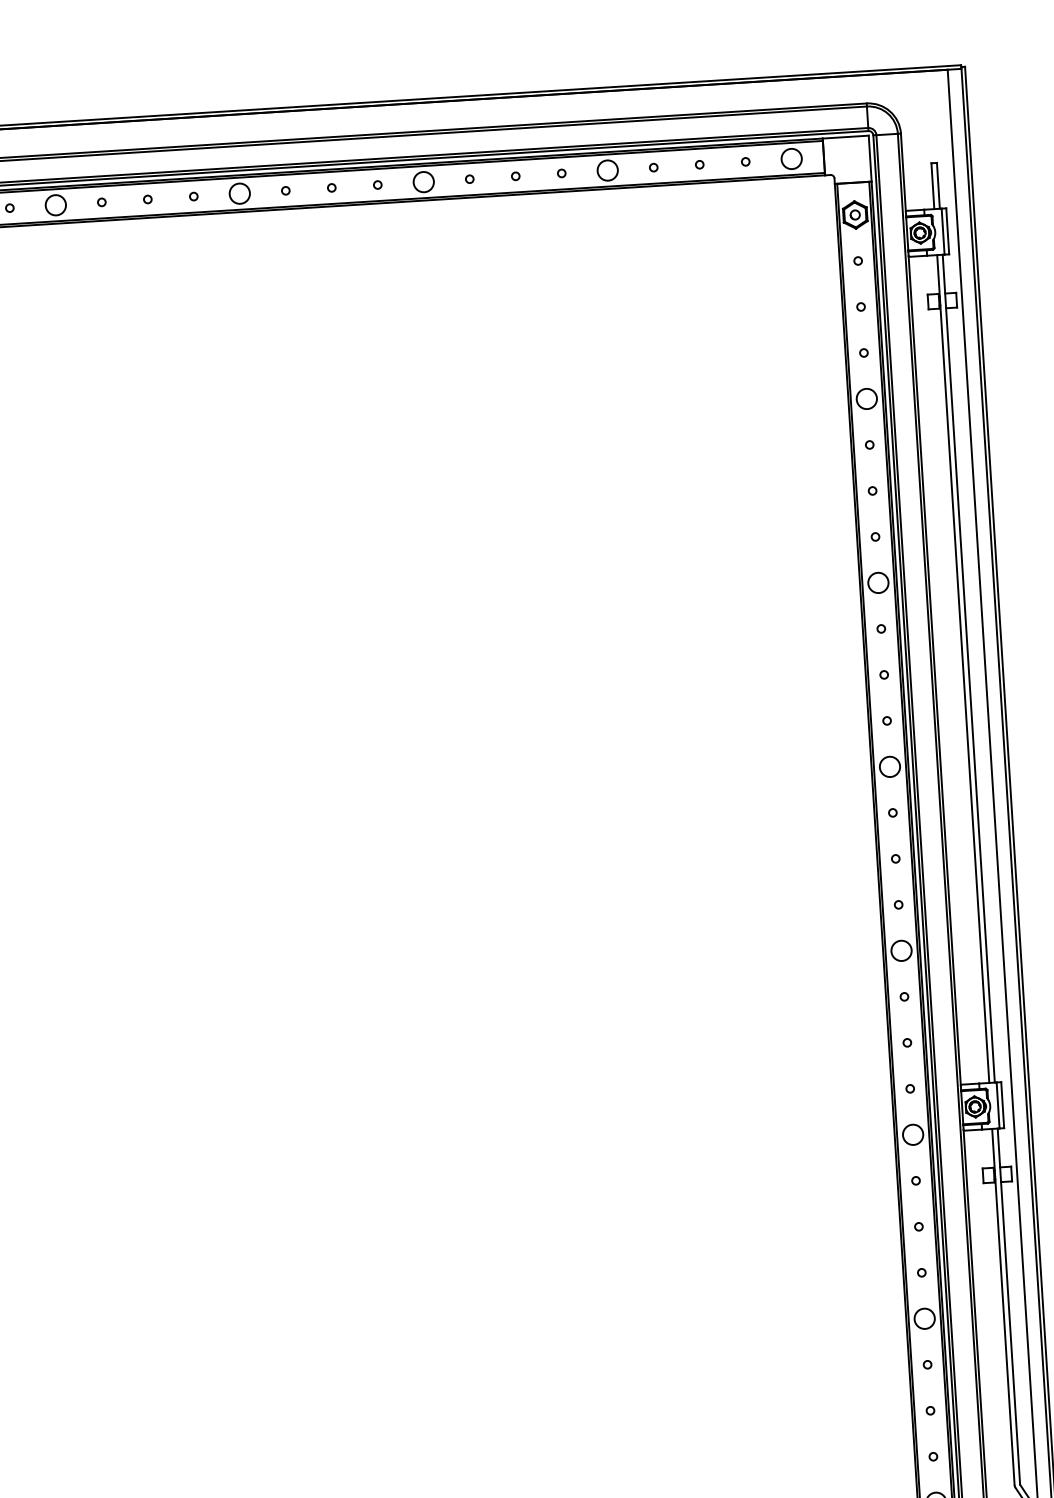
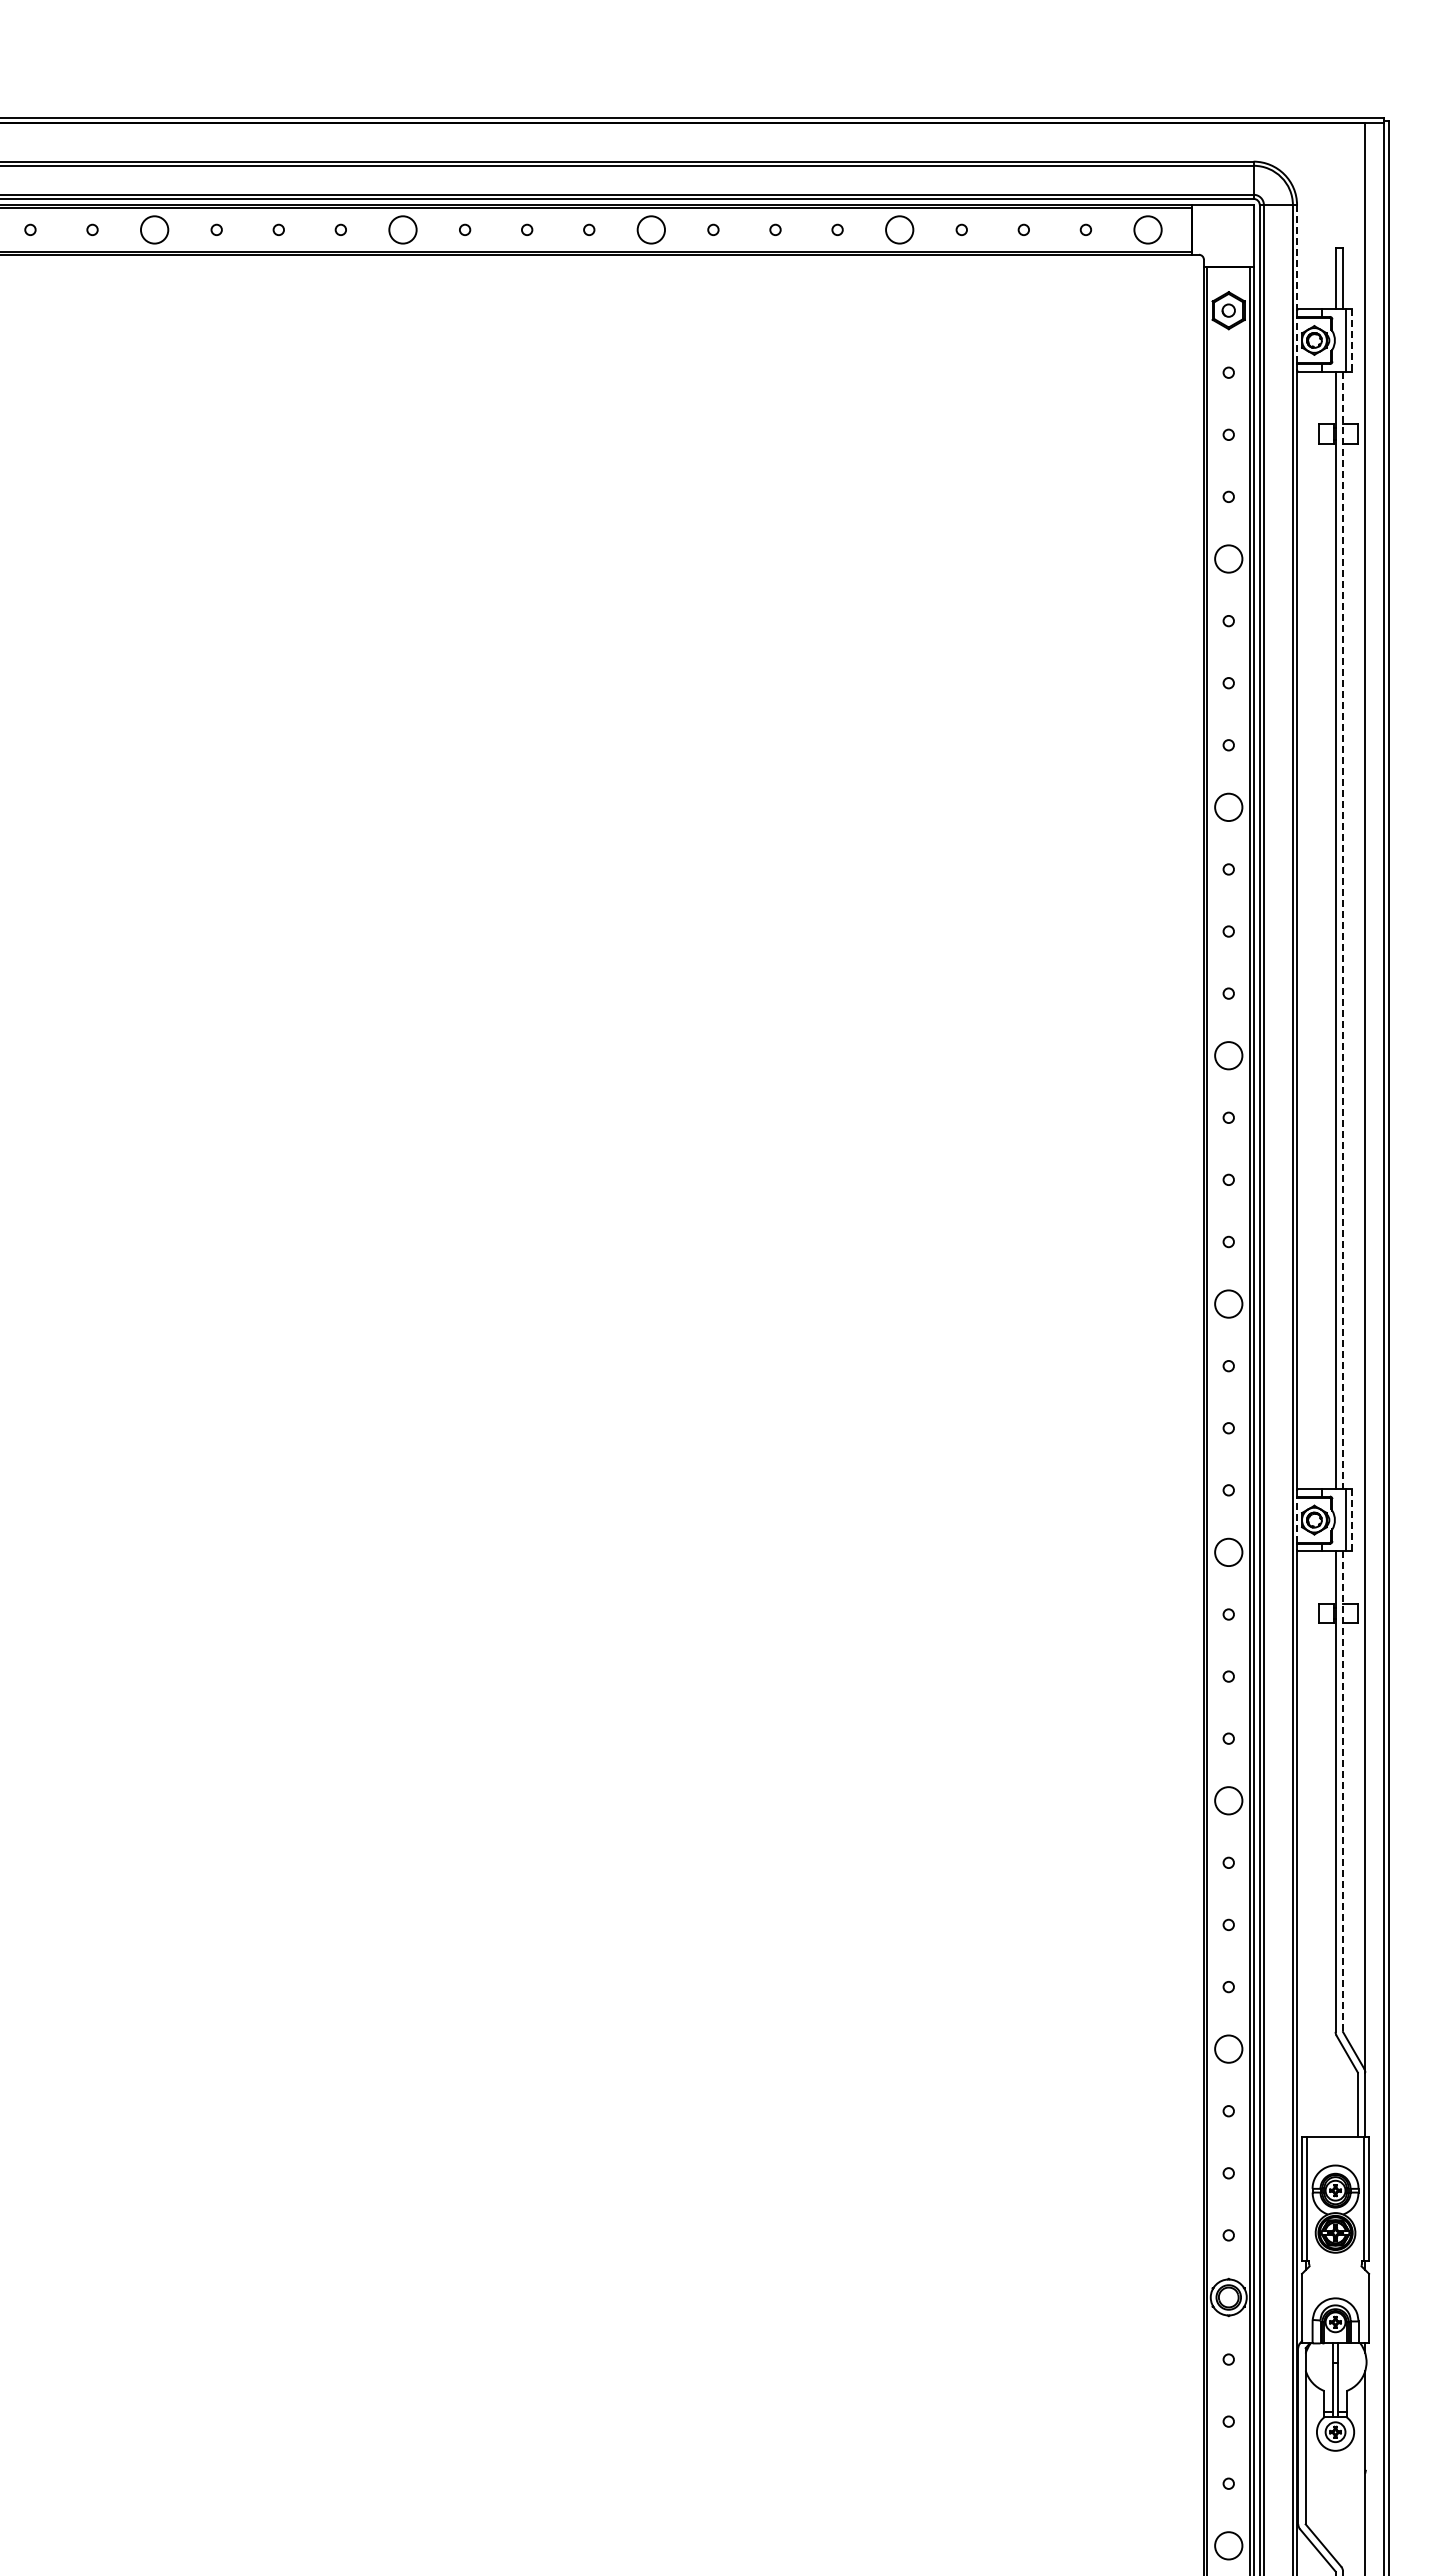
line: (903, 172) -> (1297, 257), solid -> dashed
line: (947, 231) -> (1351, 340), solid -> dashed
line: (907, 233) -> (1297, 339), solid -> dashed
line: (969, 668) -> (1343, 930), solid -> dashed
line: (1002, 1105) -> (1351, 1520), solid -> dashed
line: (962, 1107) -> (1297, 1519), solid -> dashed
line: (1009, 1307) -> (1343, 1792), solid -> dashed

